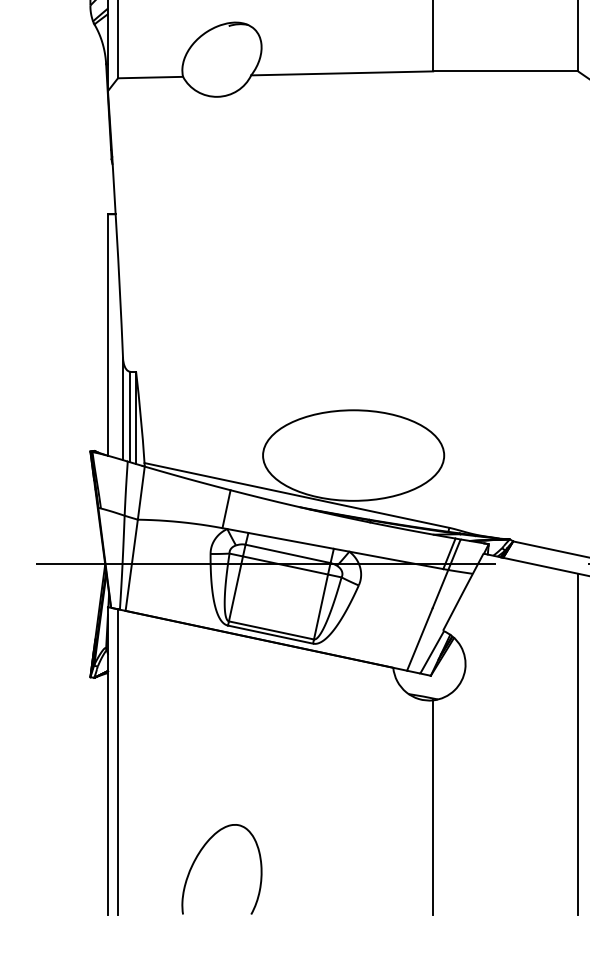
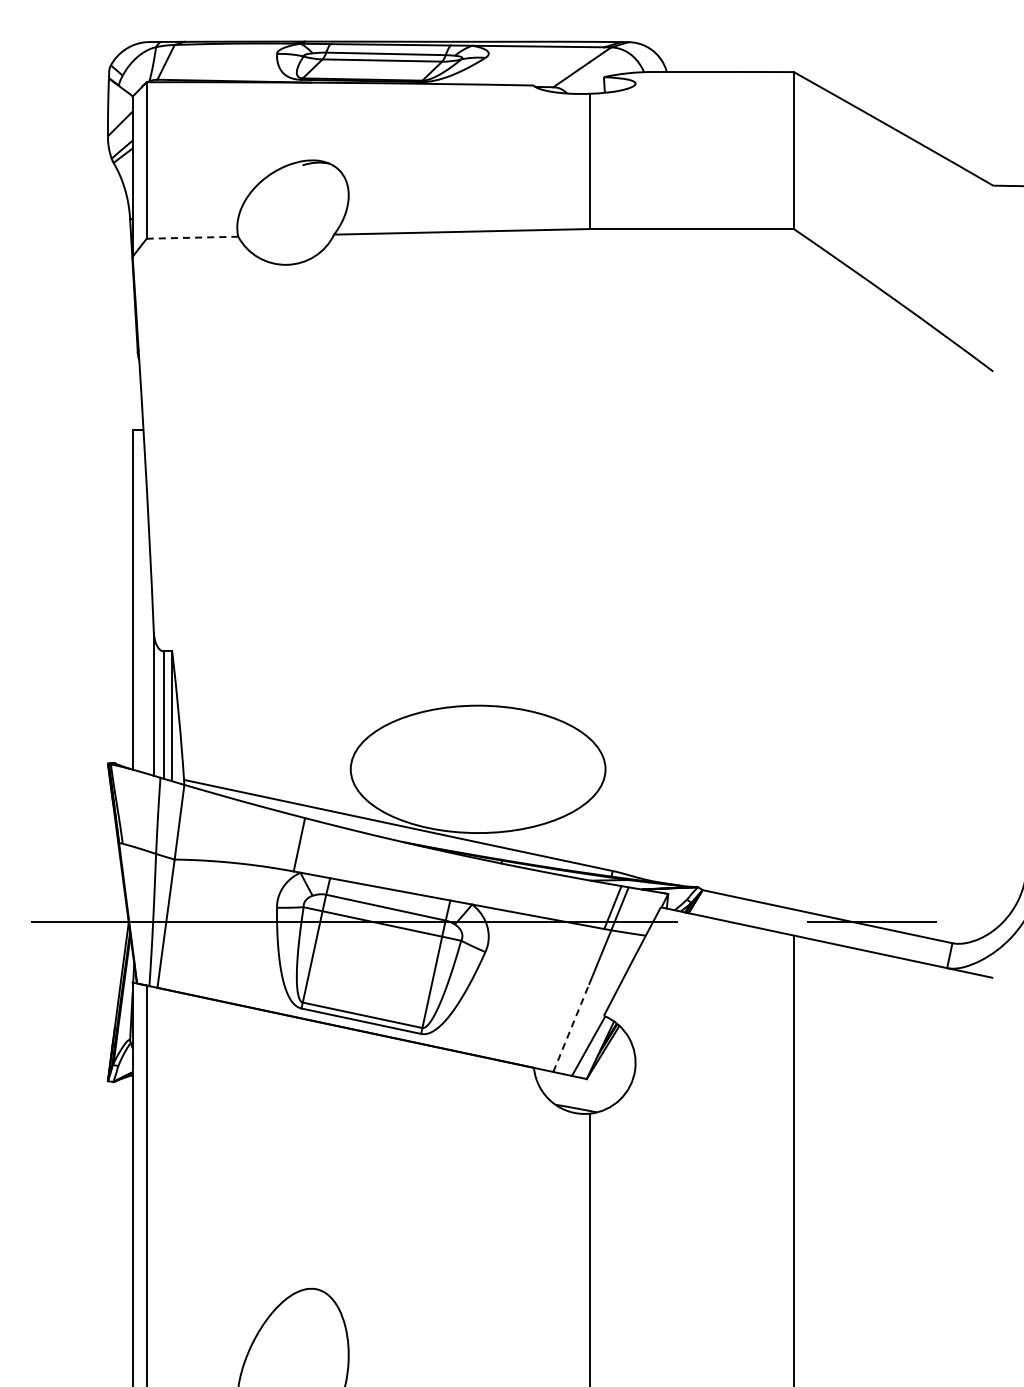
line: (150, 77) -> (192, 237), solid -> dashed
line: (419, 639) -> (571, 1027), solid -> dashed

